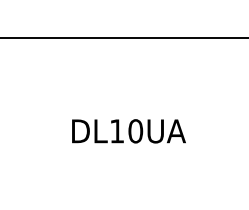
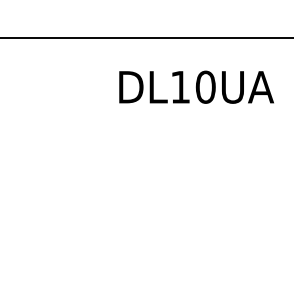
text: (128, 131) -> (195, 87), moved

